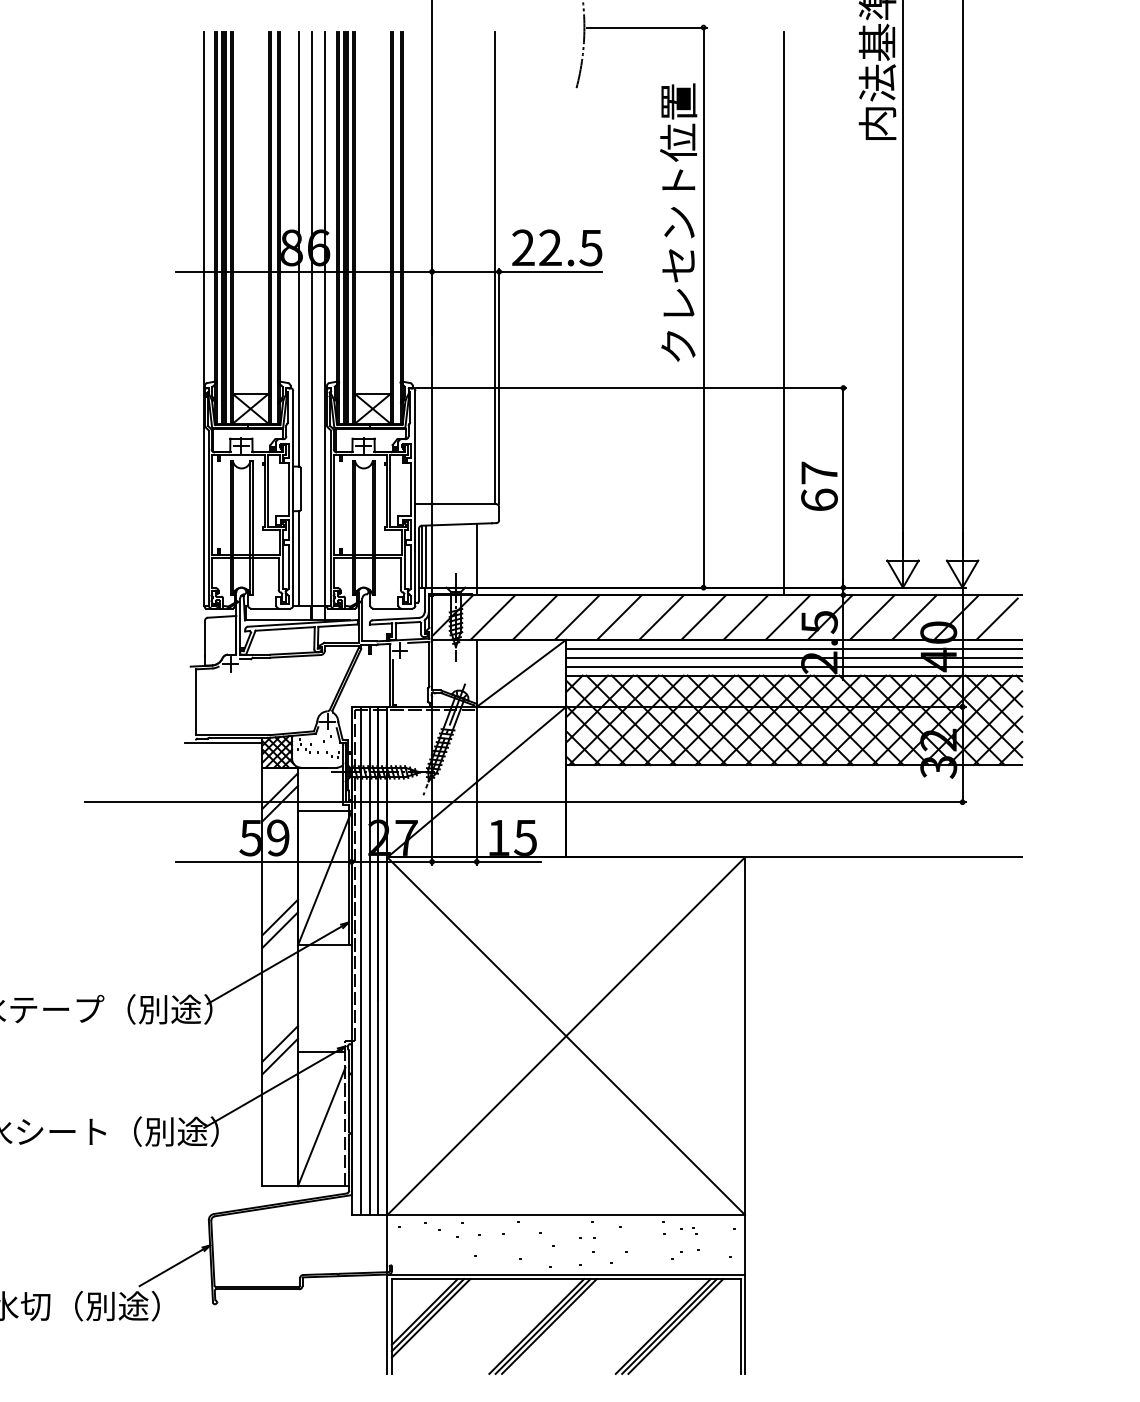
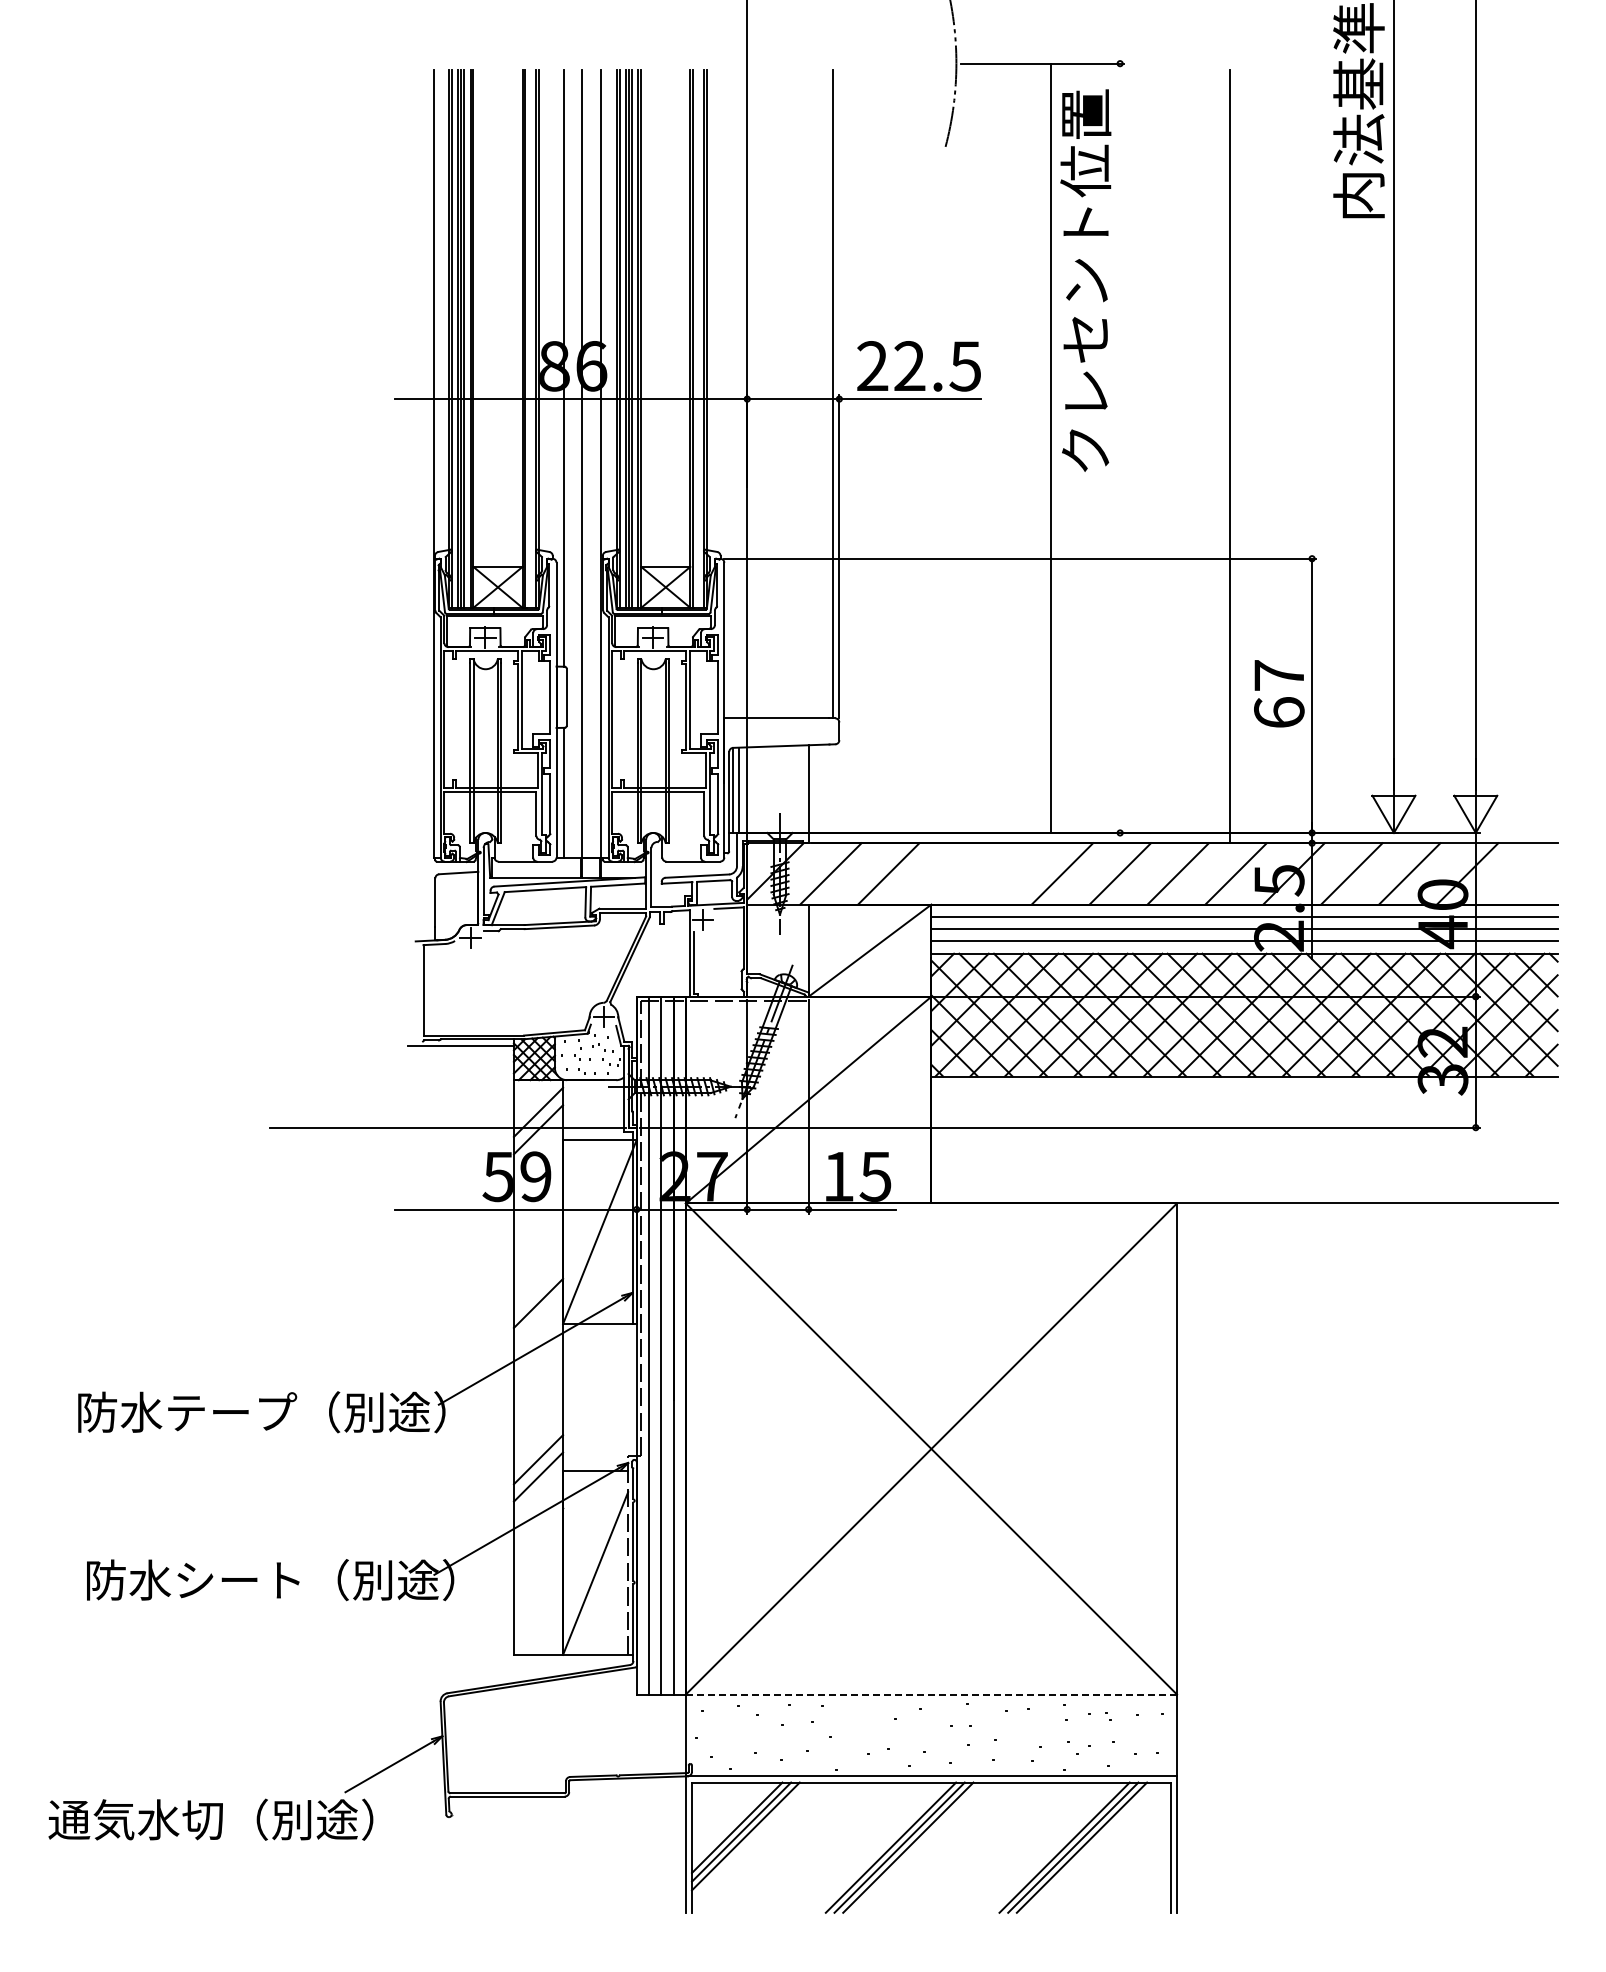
text: (678, 222) -> (1085, 280), moved
line: (703, 307) -> (1051, 447), moved
line: (577, 617) -> (946, 873), removed
line: (619, 617) -> (1004, 873), removed
line: (996, 618) -> (1522, 875), removed
line: (280, 917) -> (538, 1285), removed
line: (566, 1214) -> (931, 1694), solid -> dashed

